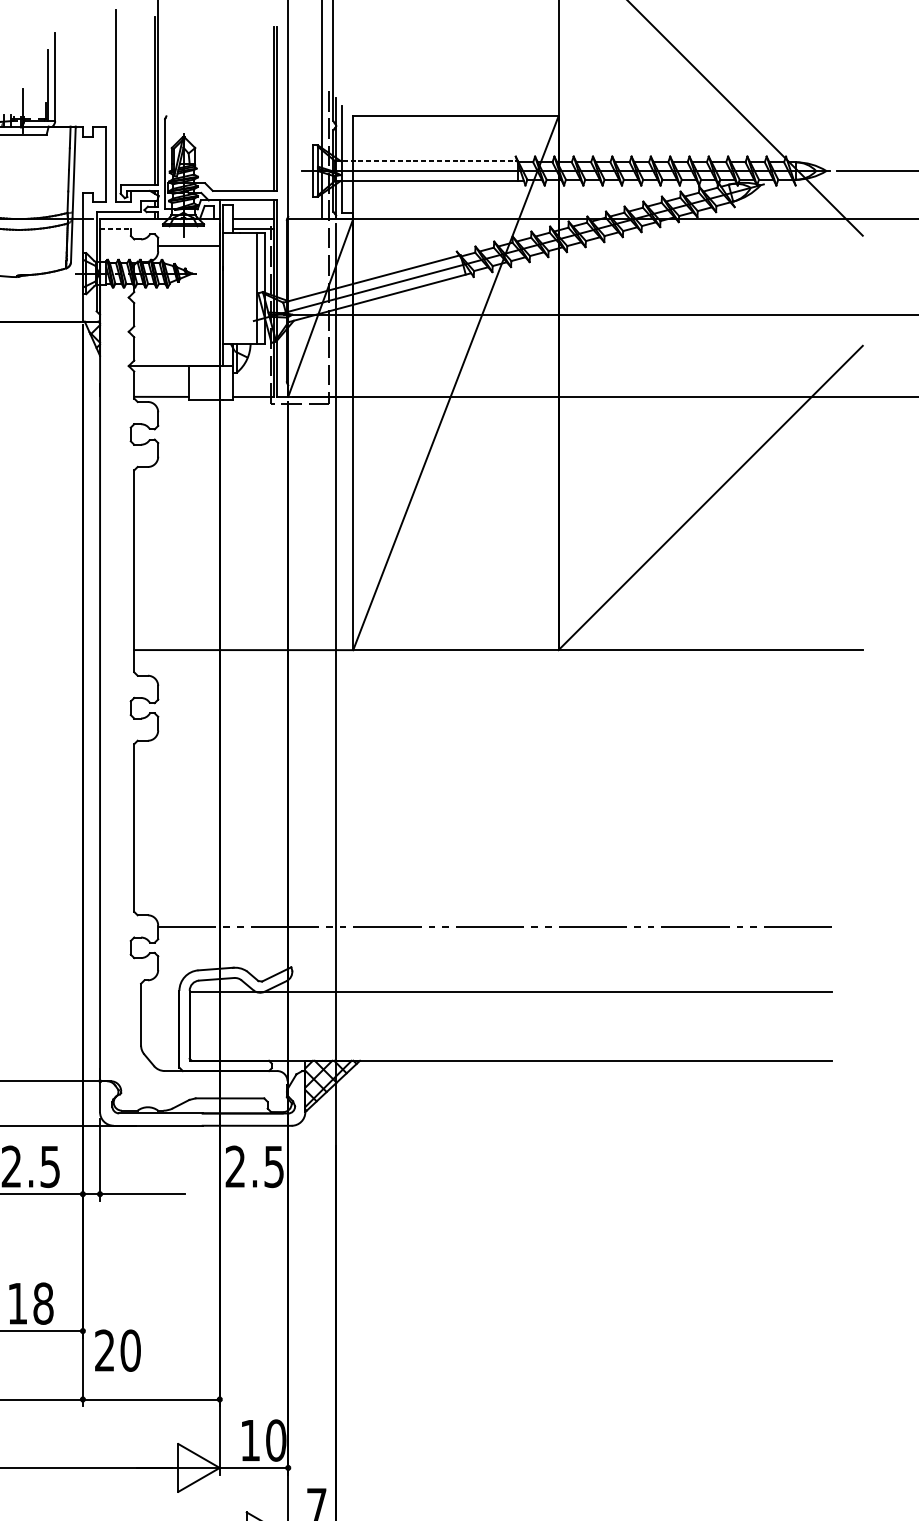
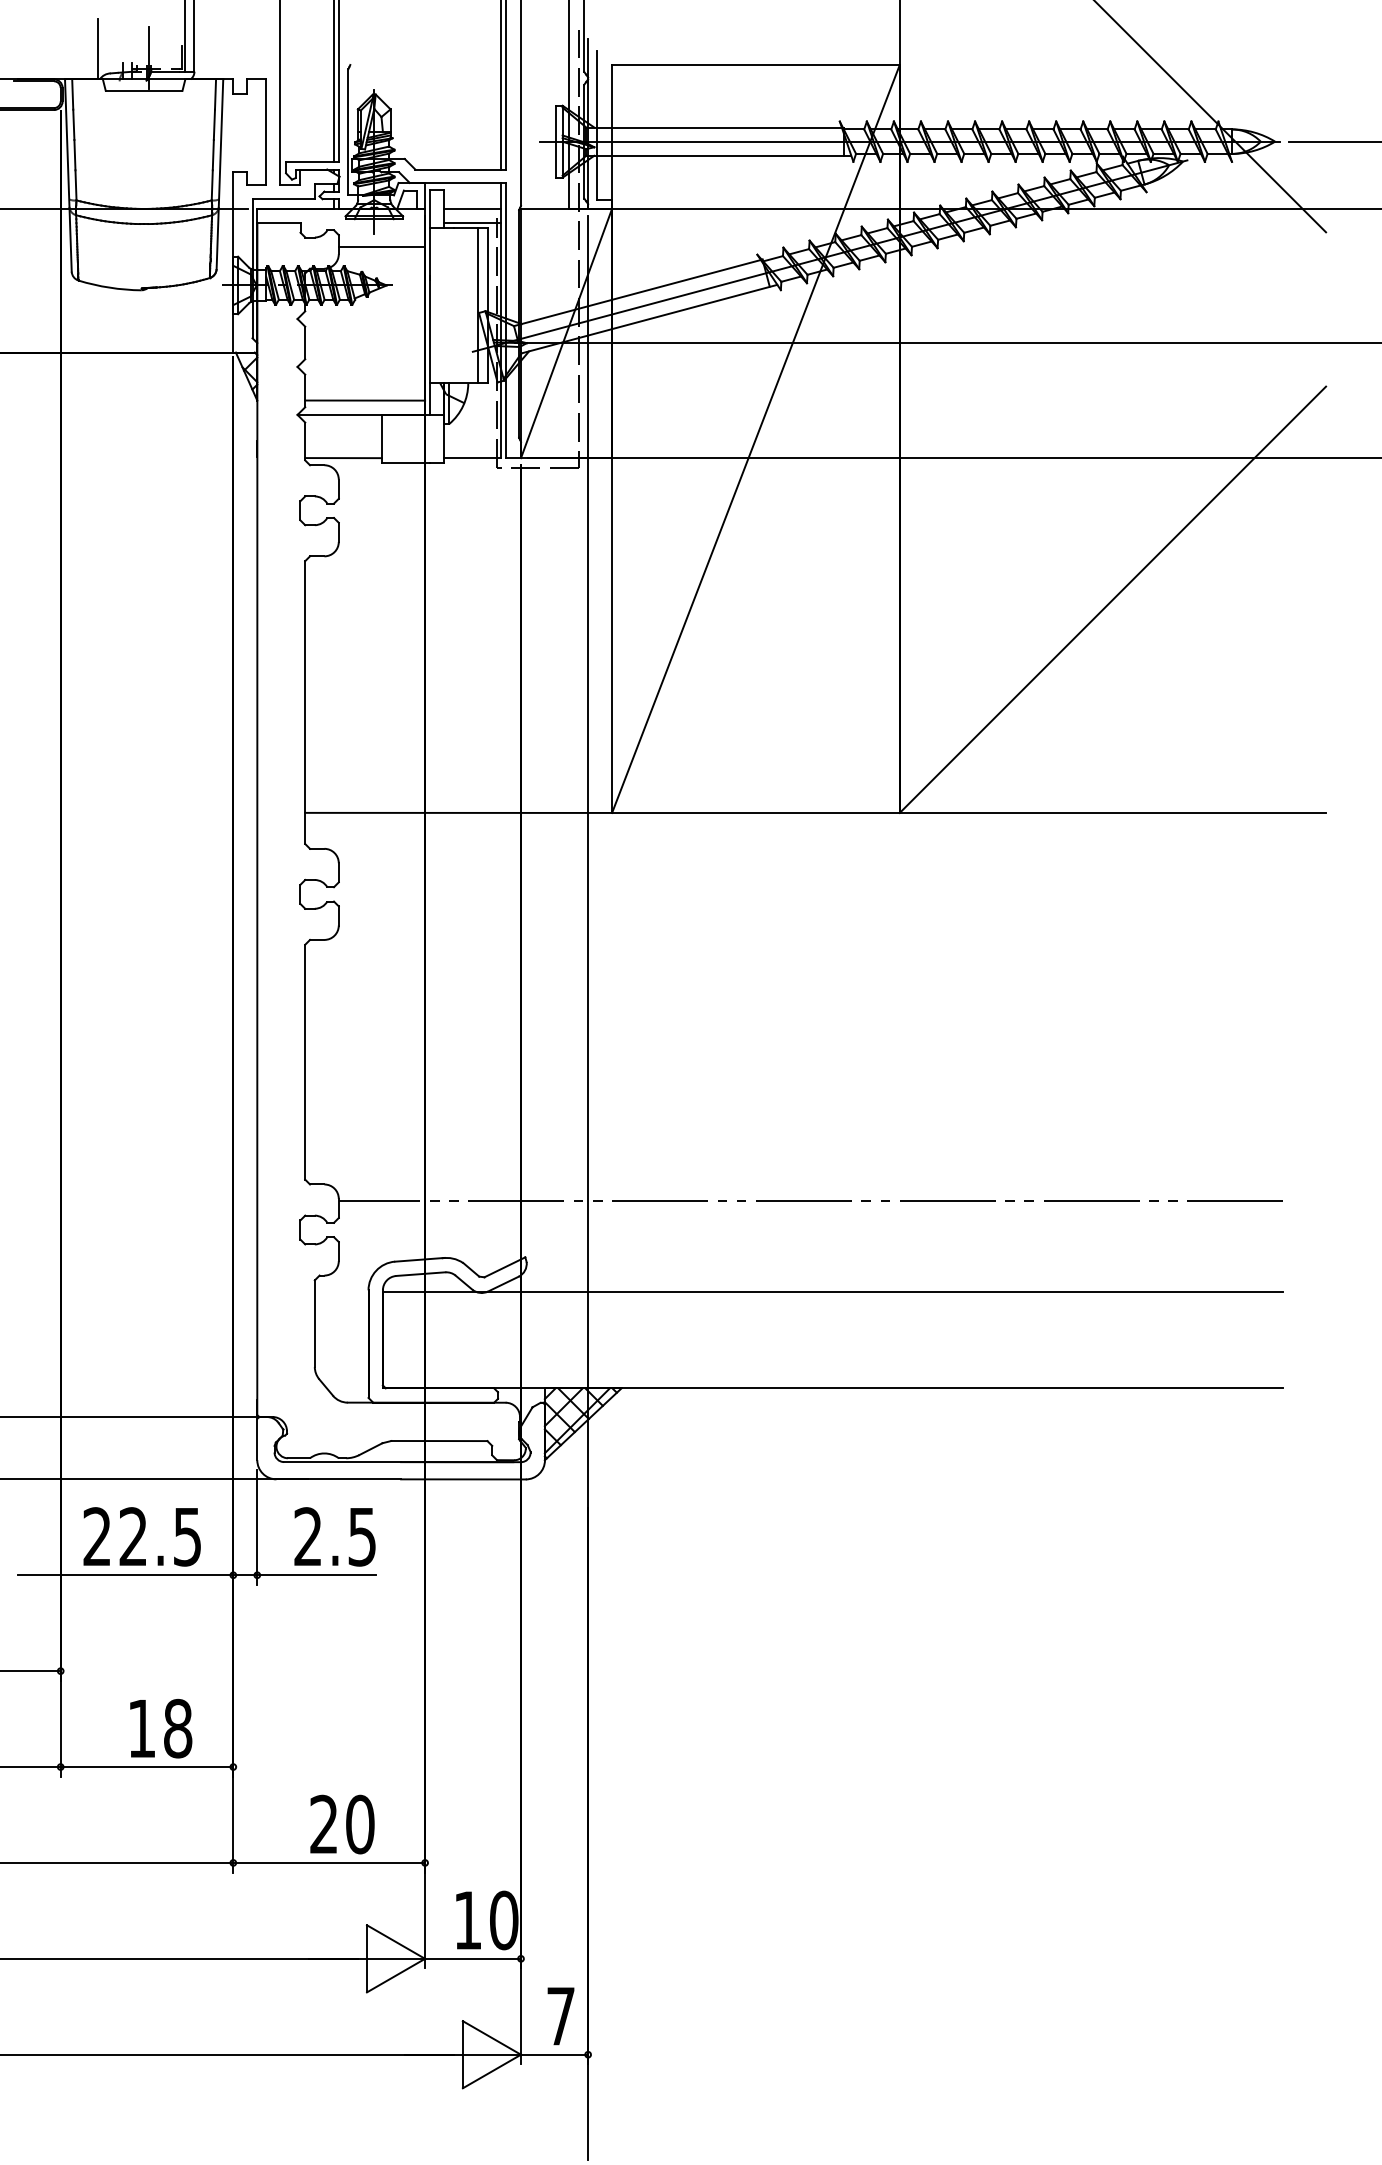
line: (426, 160) -> (714, 127), dashed -> solid
line: (115, 229) -> (278, 223), dashed -> solid
line: (177, 355) -> (365, 400), added
text: (254, 1166) -> (334, 1536), moved
text: (118, 1350) -> (342, 1824), moved

